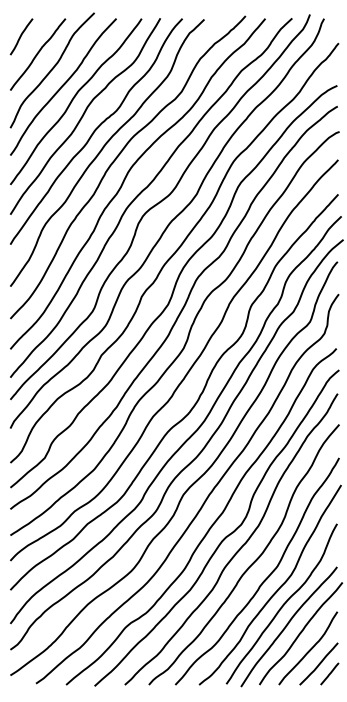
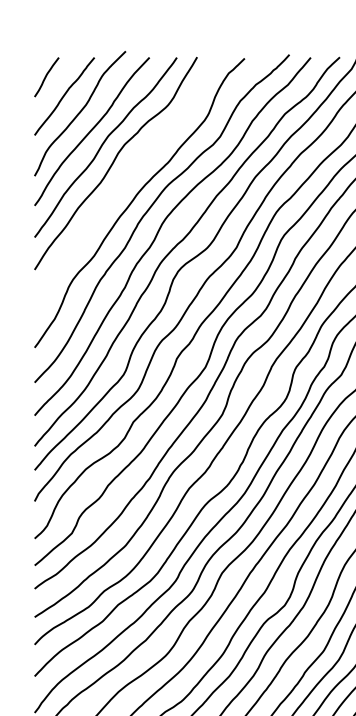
curve: (96, 130) -> (127, 178), removed

